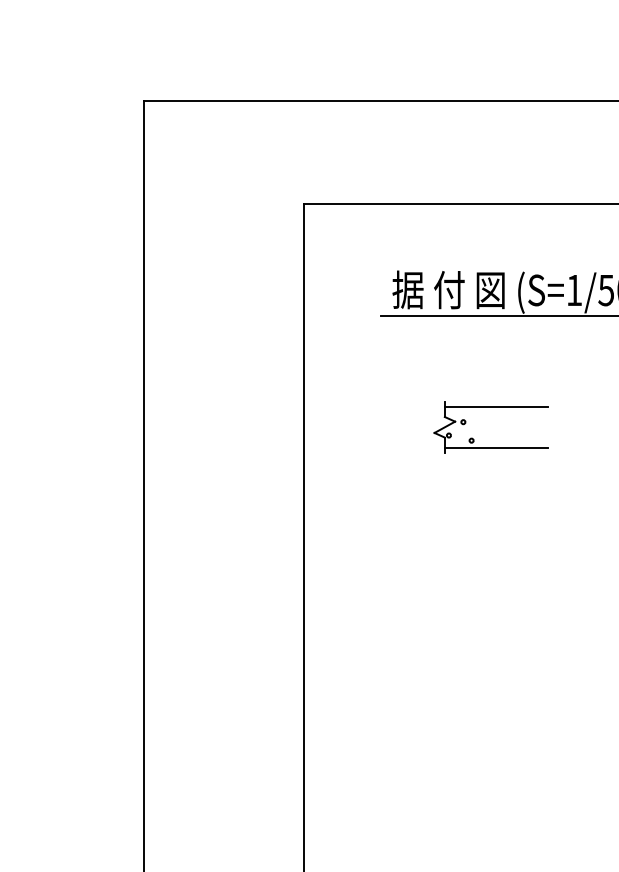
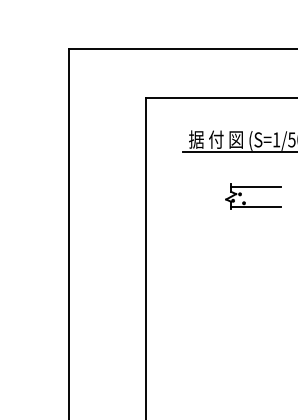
part: (491, 407) -> (253, 187), moved

